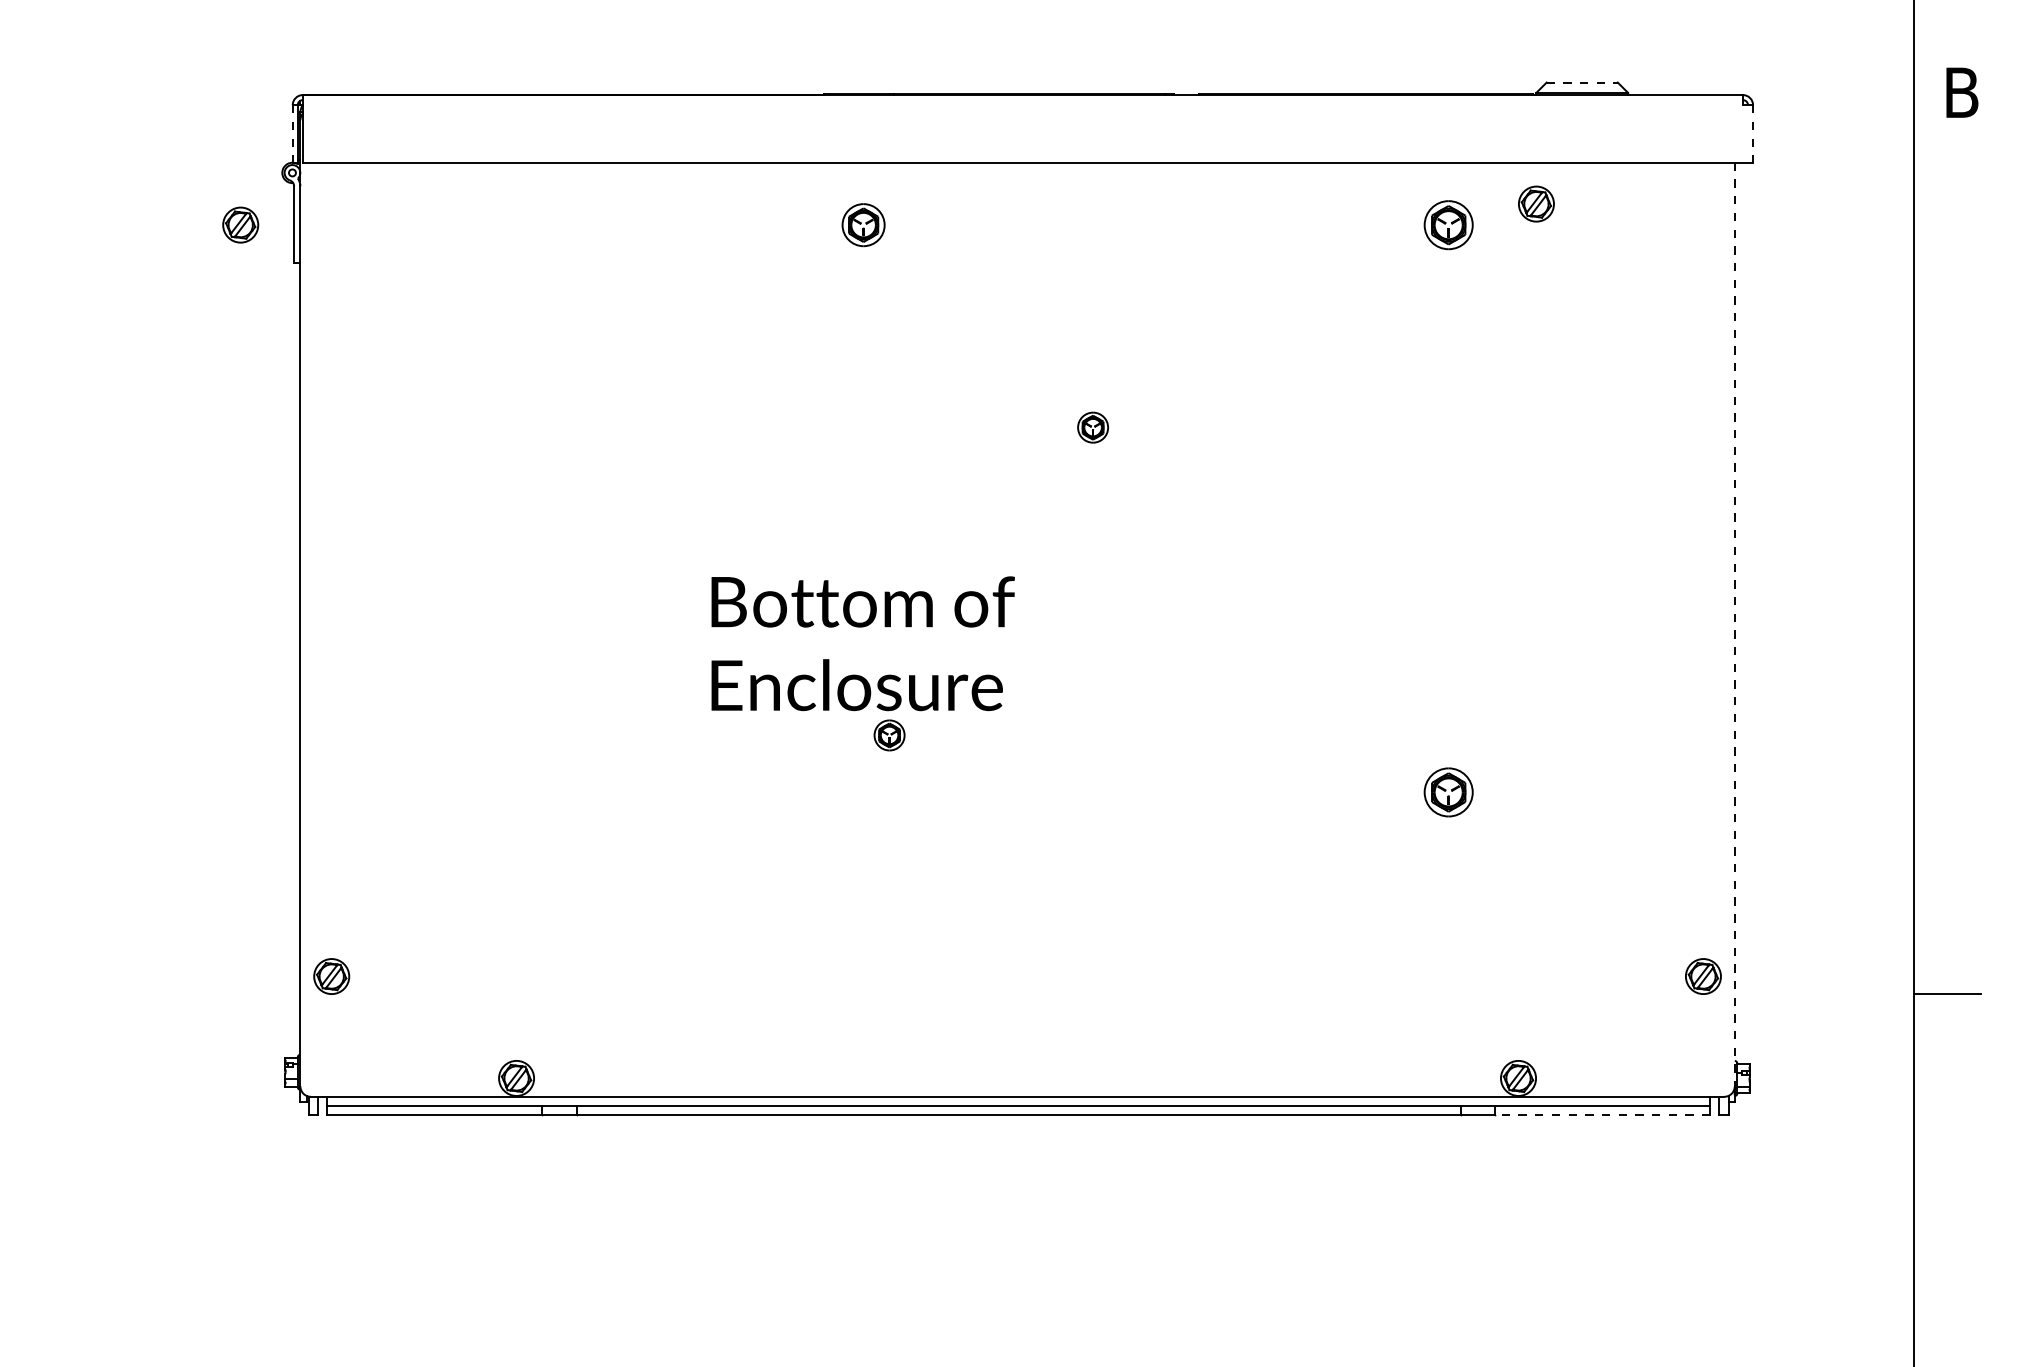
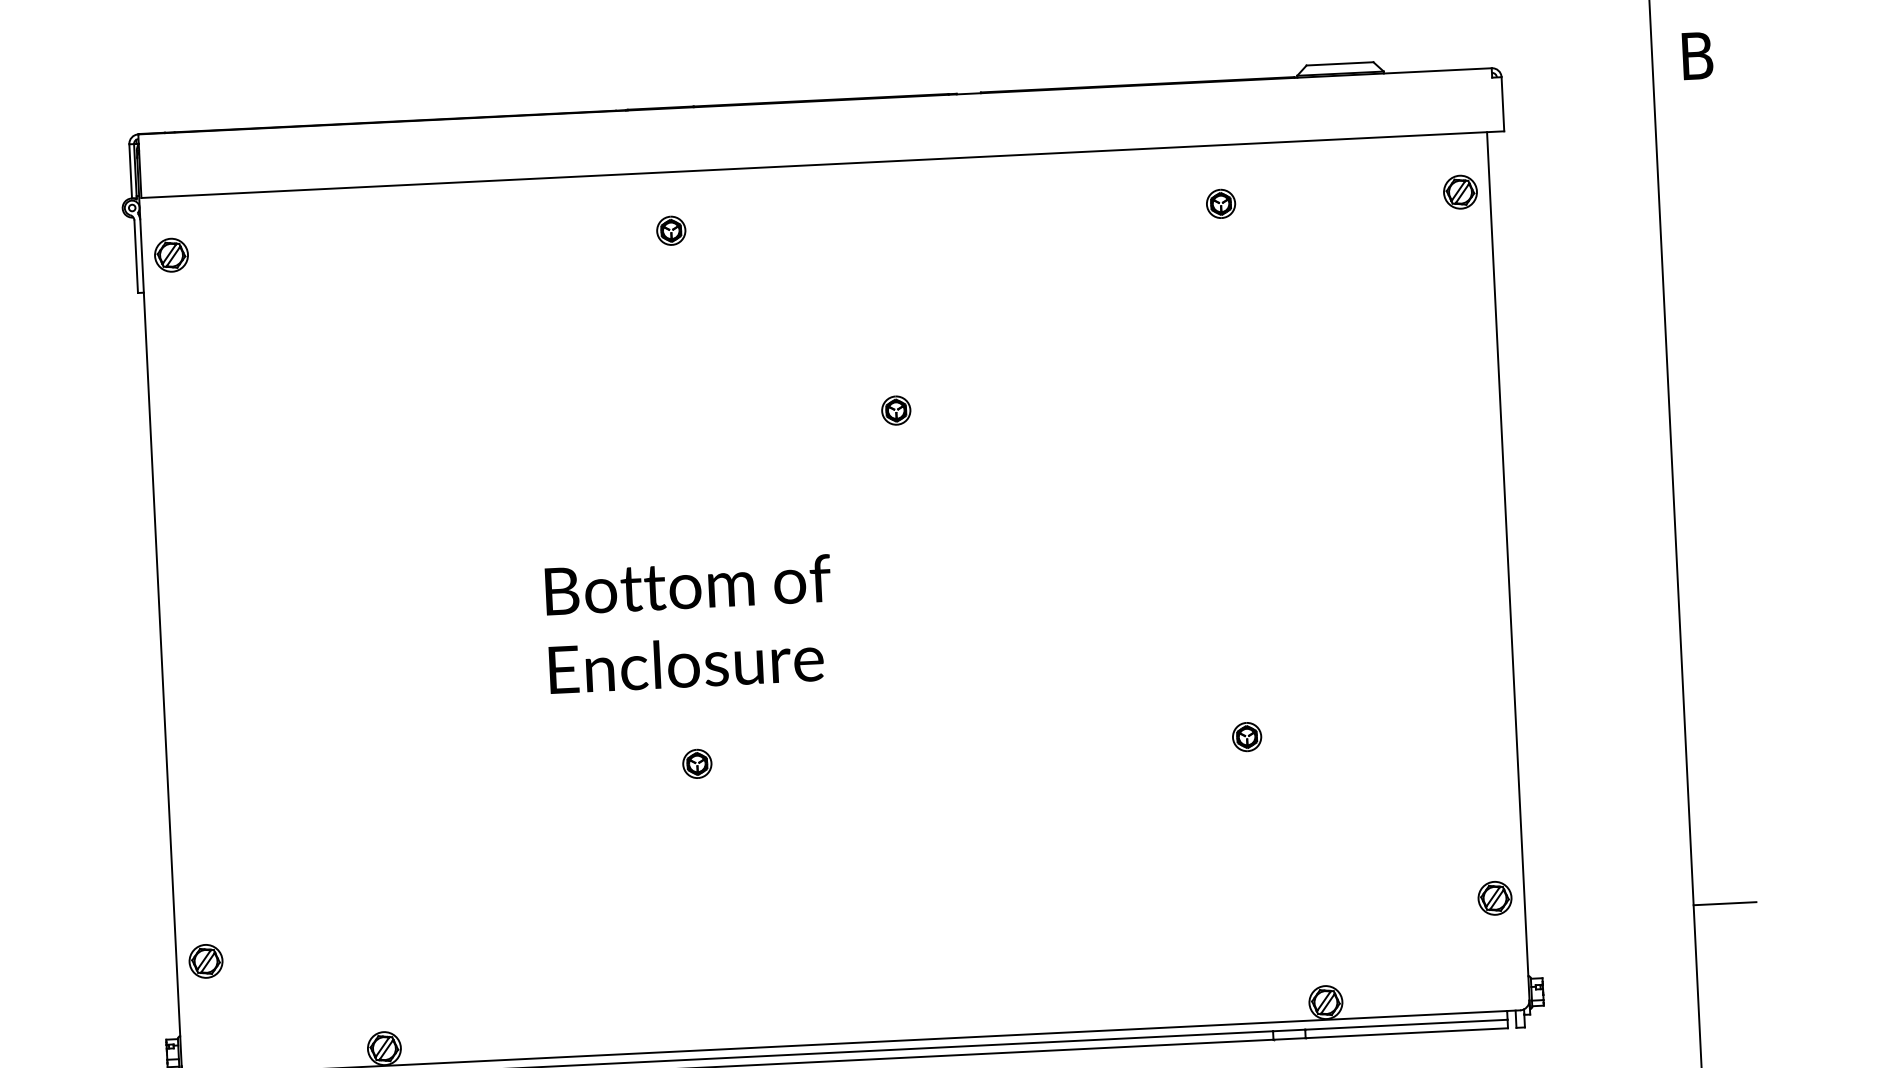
line: (1582, 82) -> (1340, 63), dashed -> solid
line: (292, 133) -> (130, 170), dashed -> solid
line: (1753, 133) -> (1503, 103), dashed -> solid
part: (1536, 203) -> (1460, 191), moved
part: (240, 224) -> (171, 254), moved
part: (863, 224) -> (671, 230), size x0.71
part: (1448, 224) -> (1220, 203), size x0.62
line: (1734, 624) -> (1508, 566), dashed -> solid
part: (889, 735) -> (697, 763), moved
part: (1448, 792) -> (1247, 737), size x0.62
line: (1602, 1115) -> (1406, 1033), dashed -> solid

